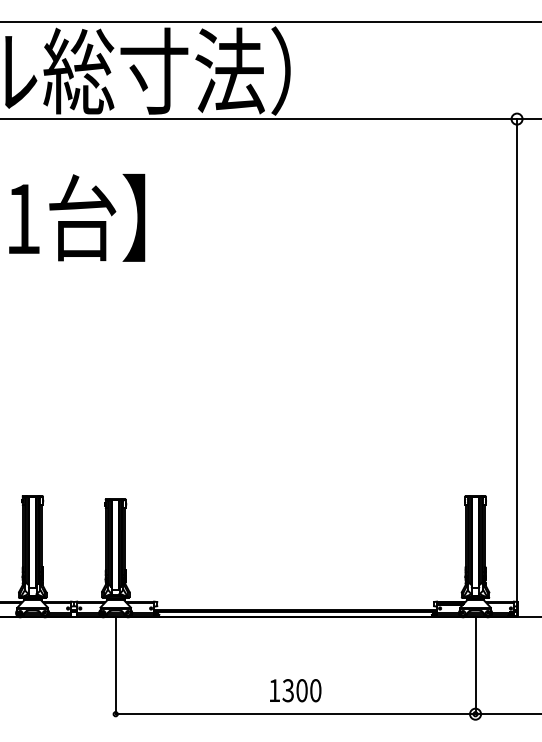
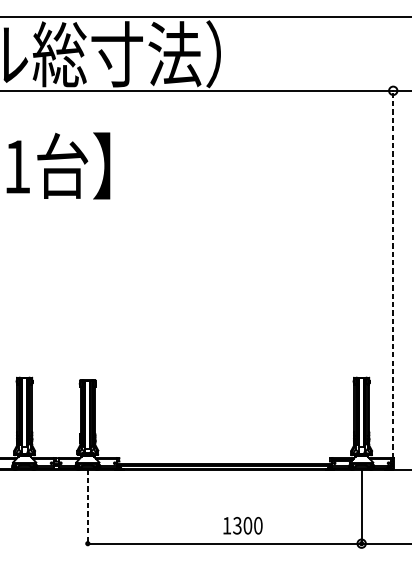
line: (517, 359) -> (393, 273), solid -> dashed
line: (115, 665) -> (87, 506), solid -> dashed
text: (295, 690) -> (242, 525), moved

